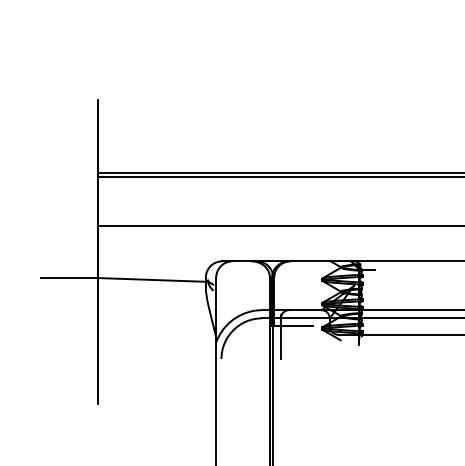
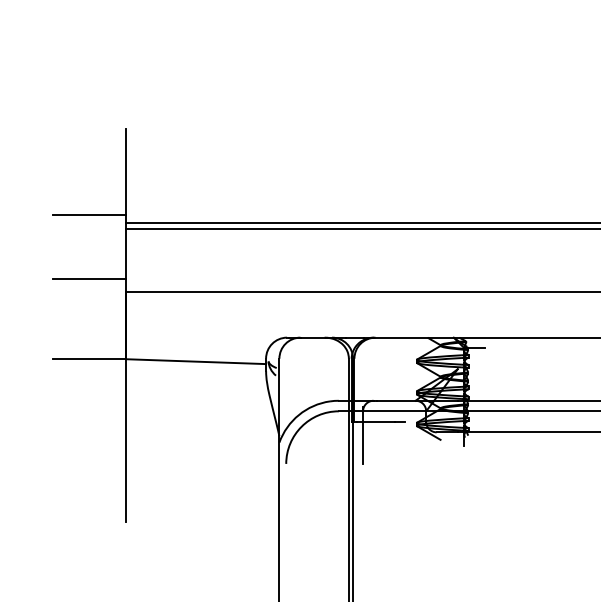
line: (68, 166) -> (88, 215), added
line: (68, 215) -> (88, 278), added

